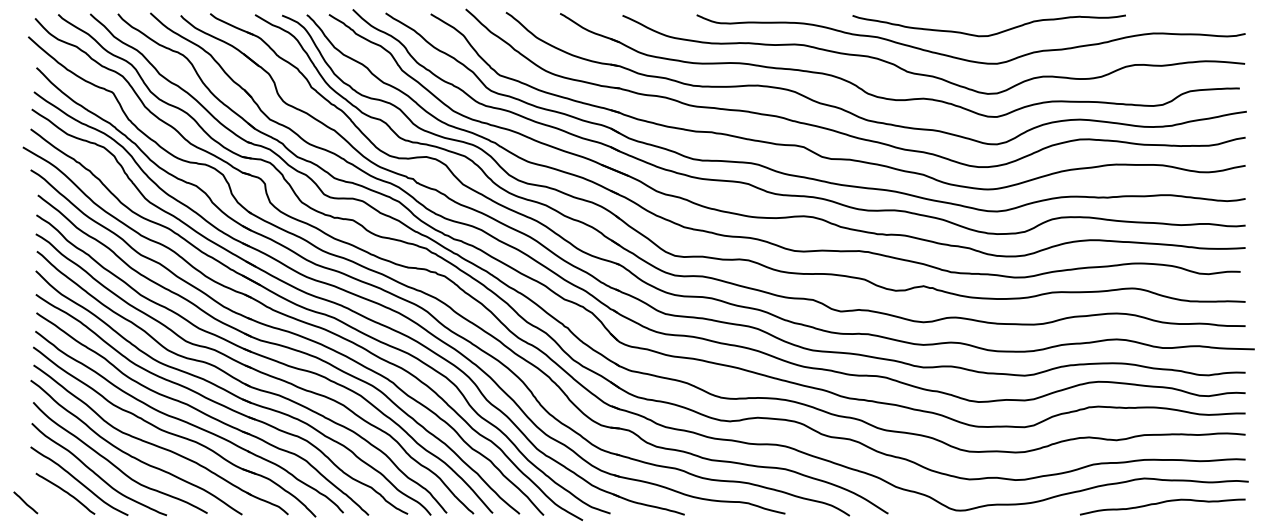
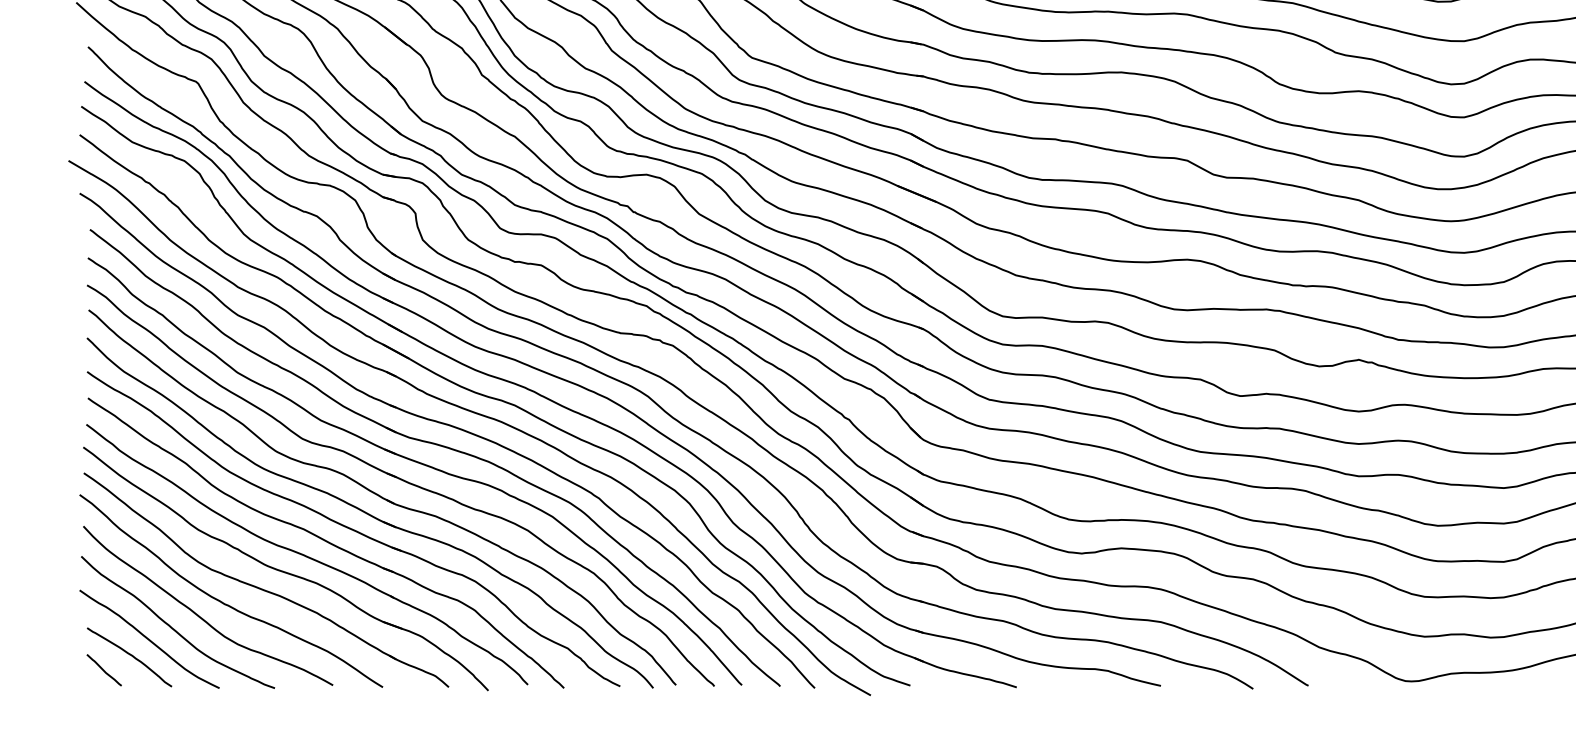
line: (25, 502) -> (103, 669), moved

